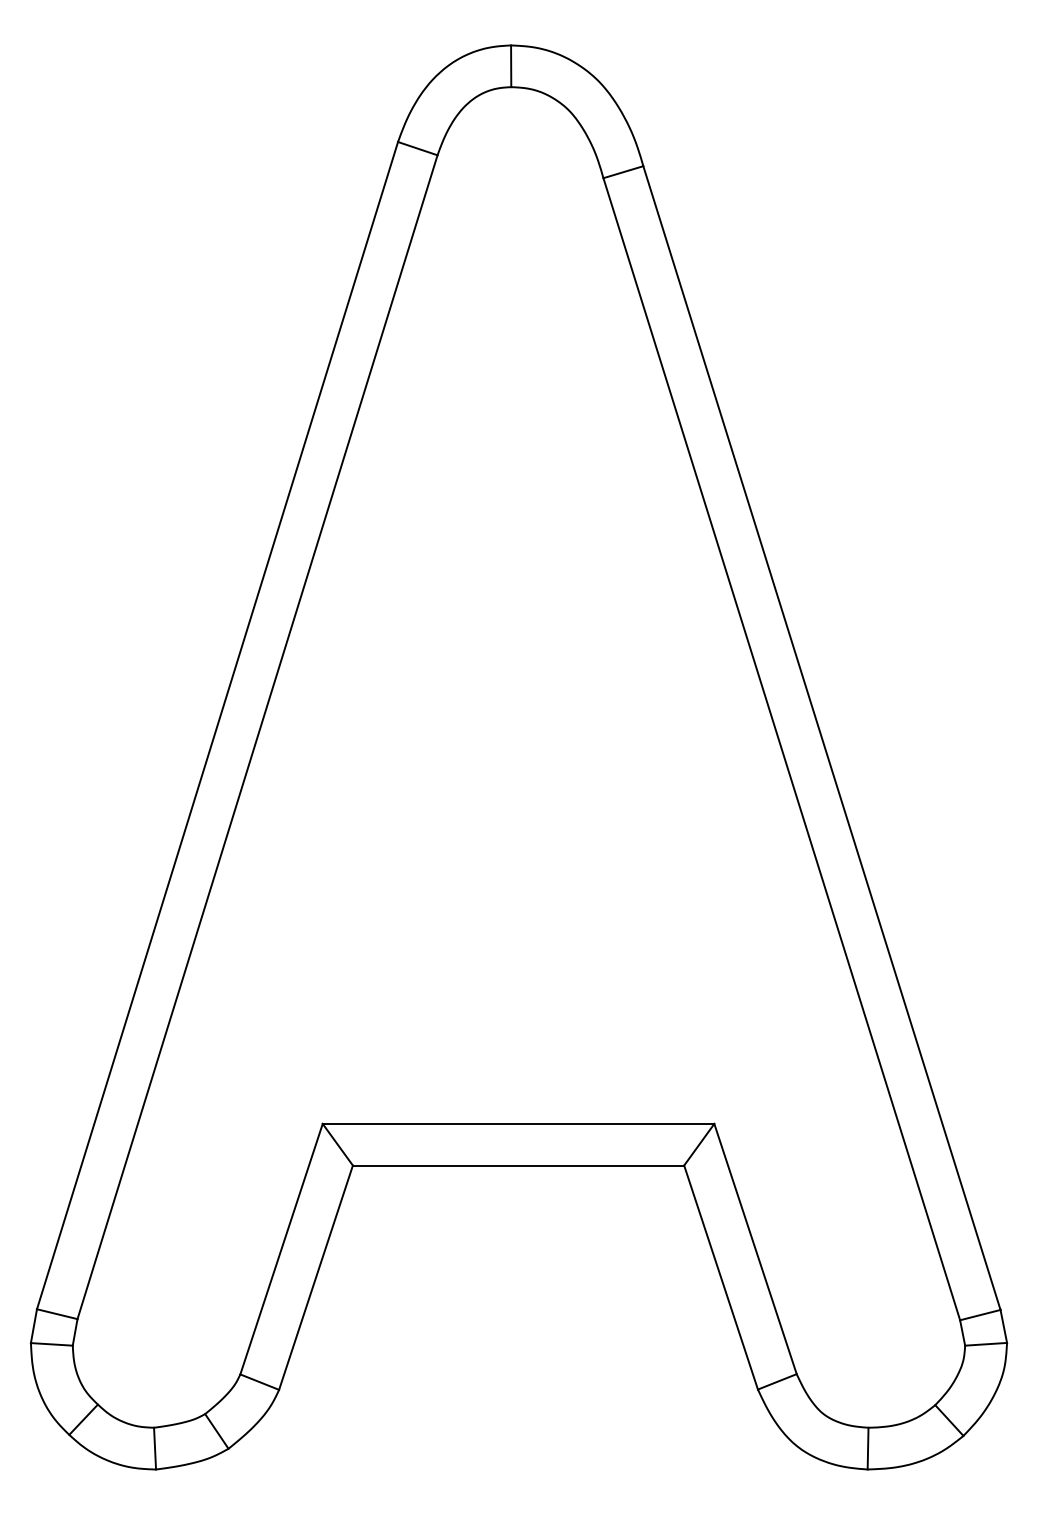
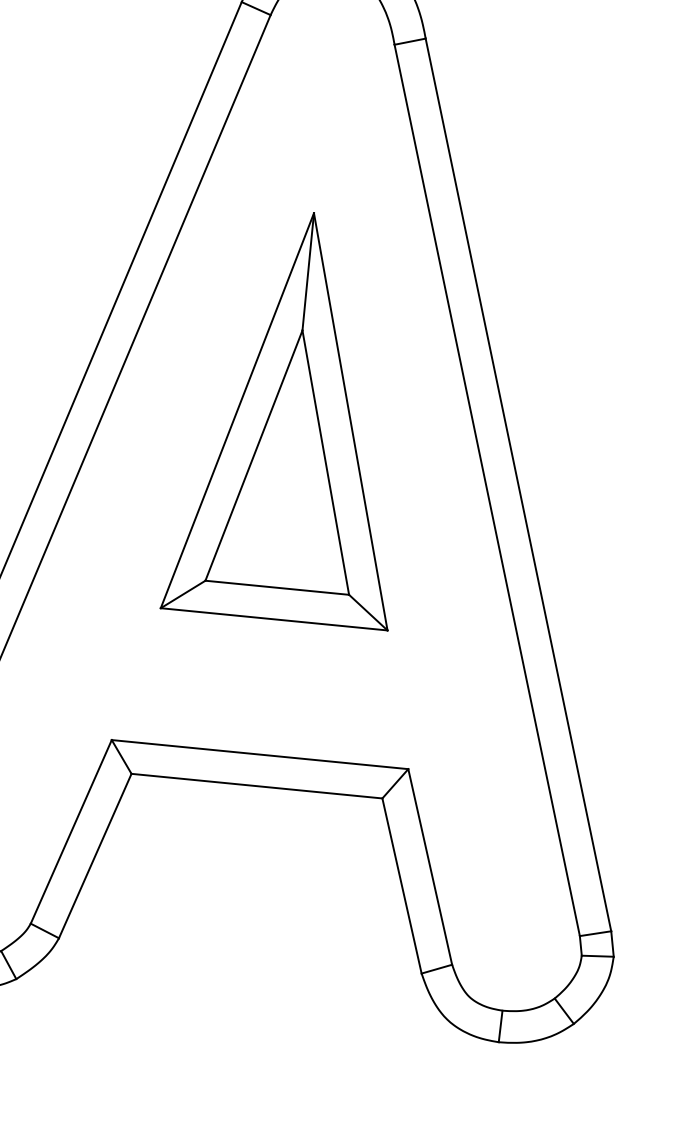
part: (519, 676) -> (294, 415), added

